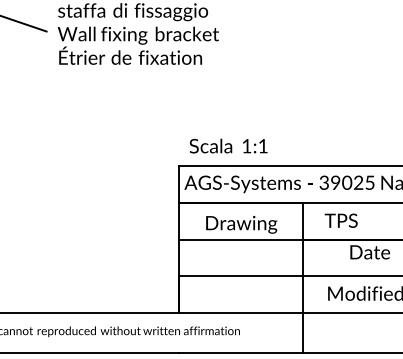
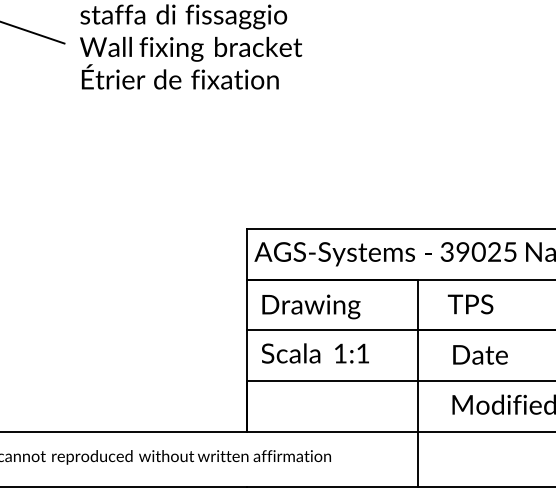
text: (228, 146) -> (315, 353), moved
text: (241, 224) -> (311, 306), moved
text: (370, 252) -> (480, 354), moved

